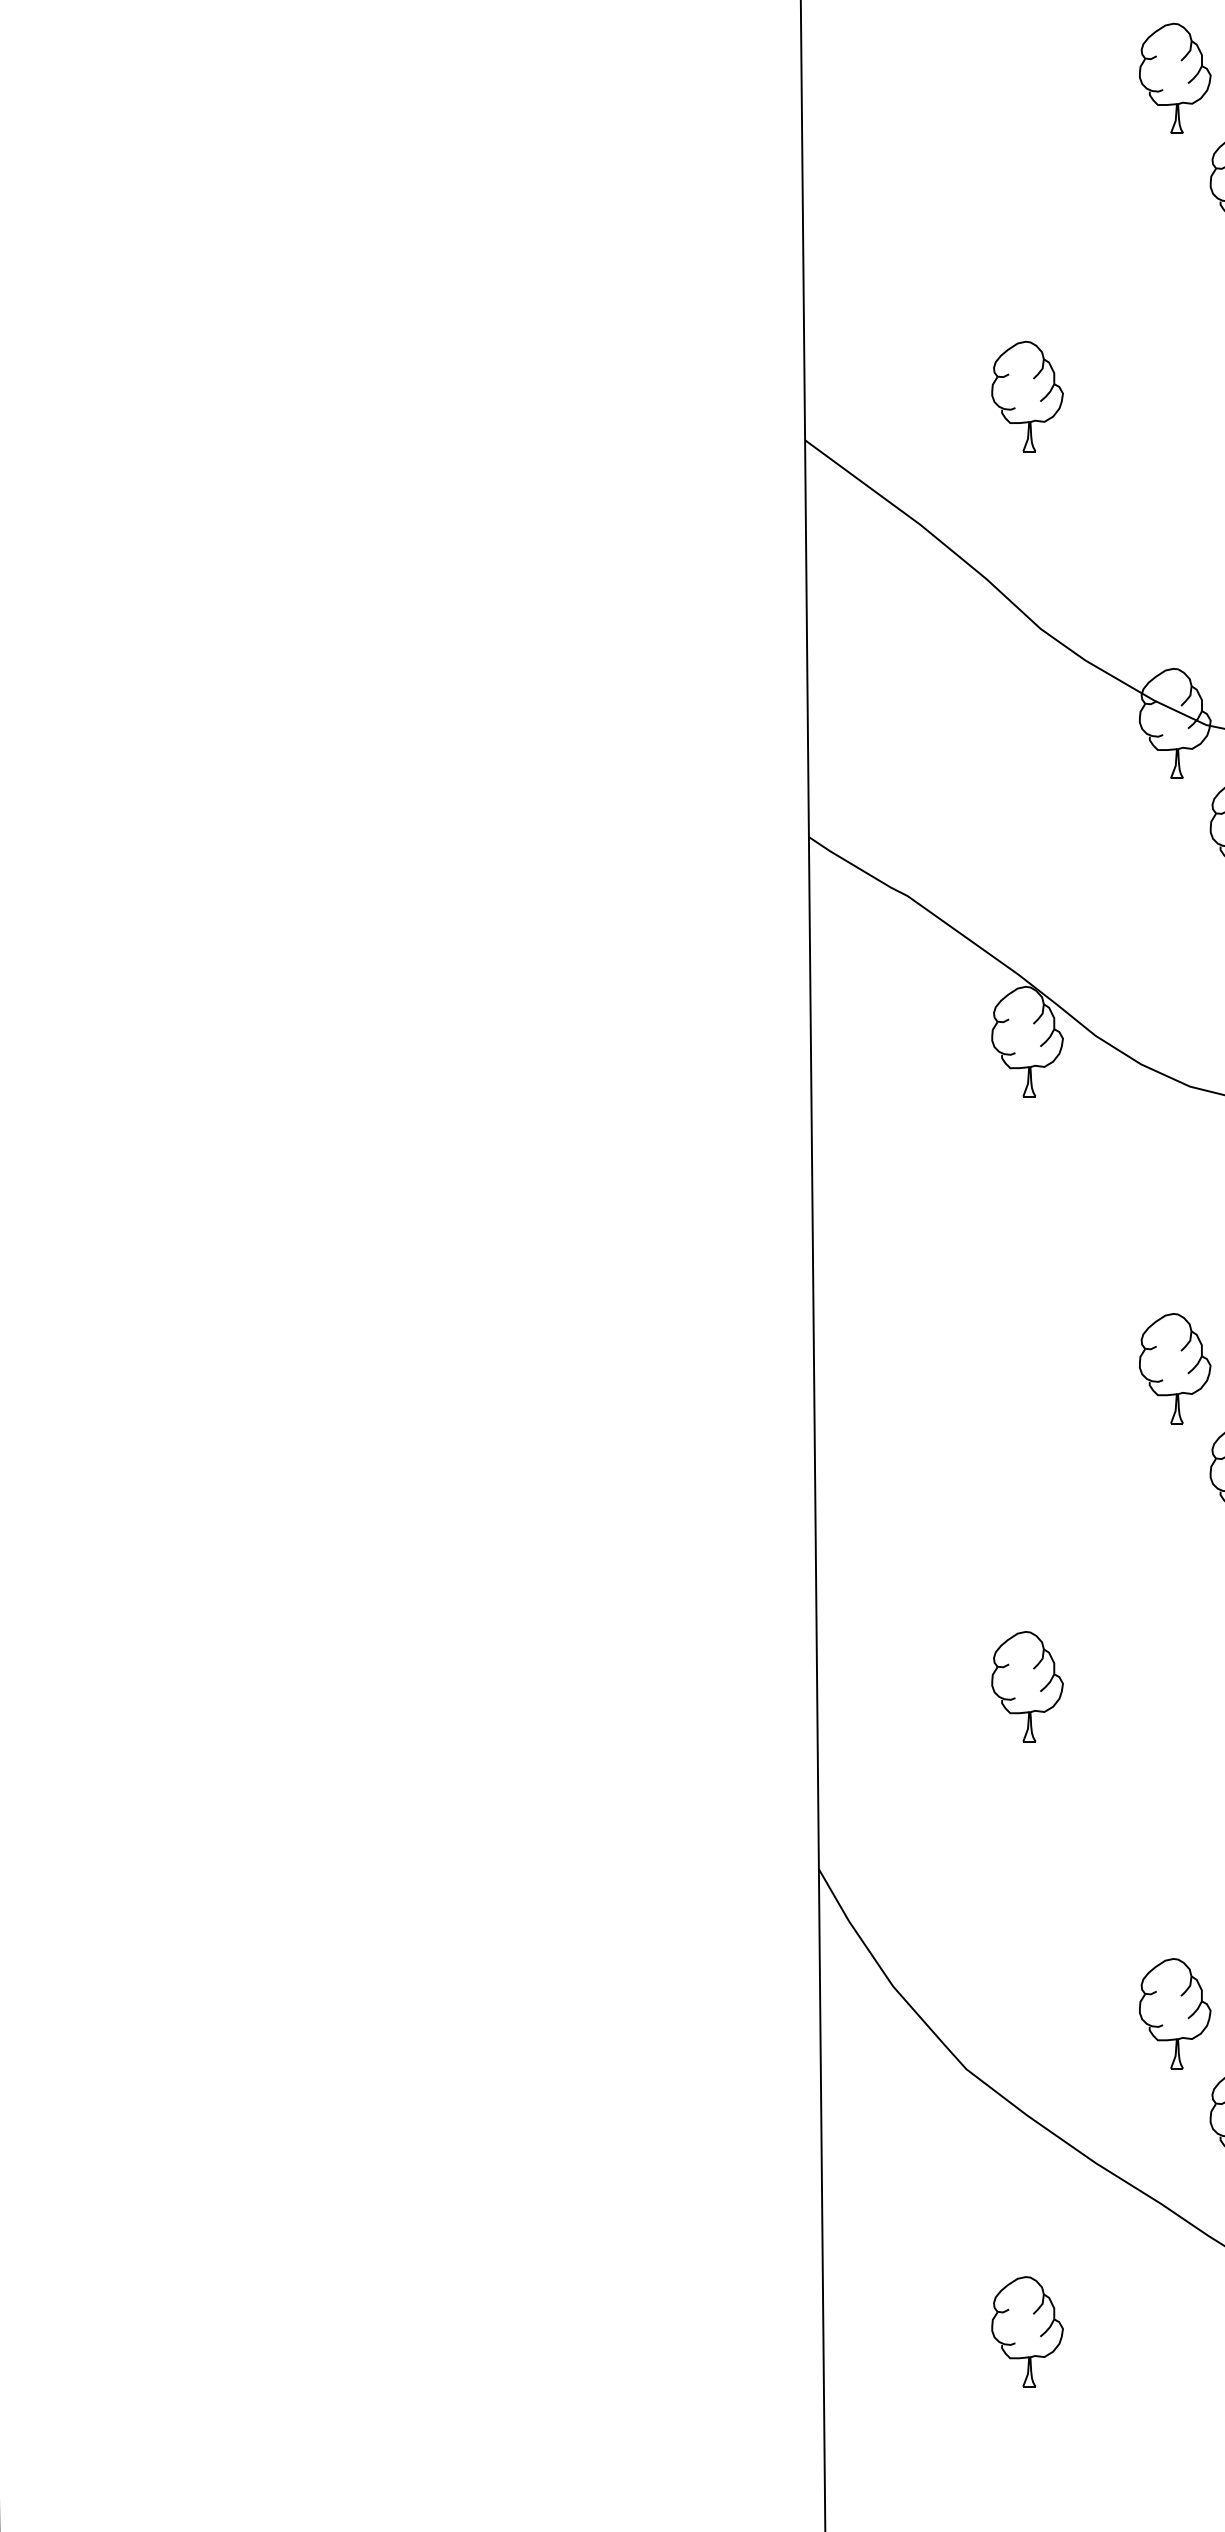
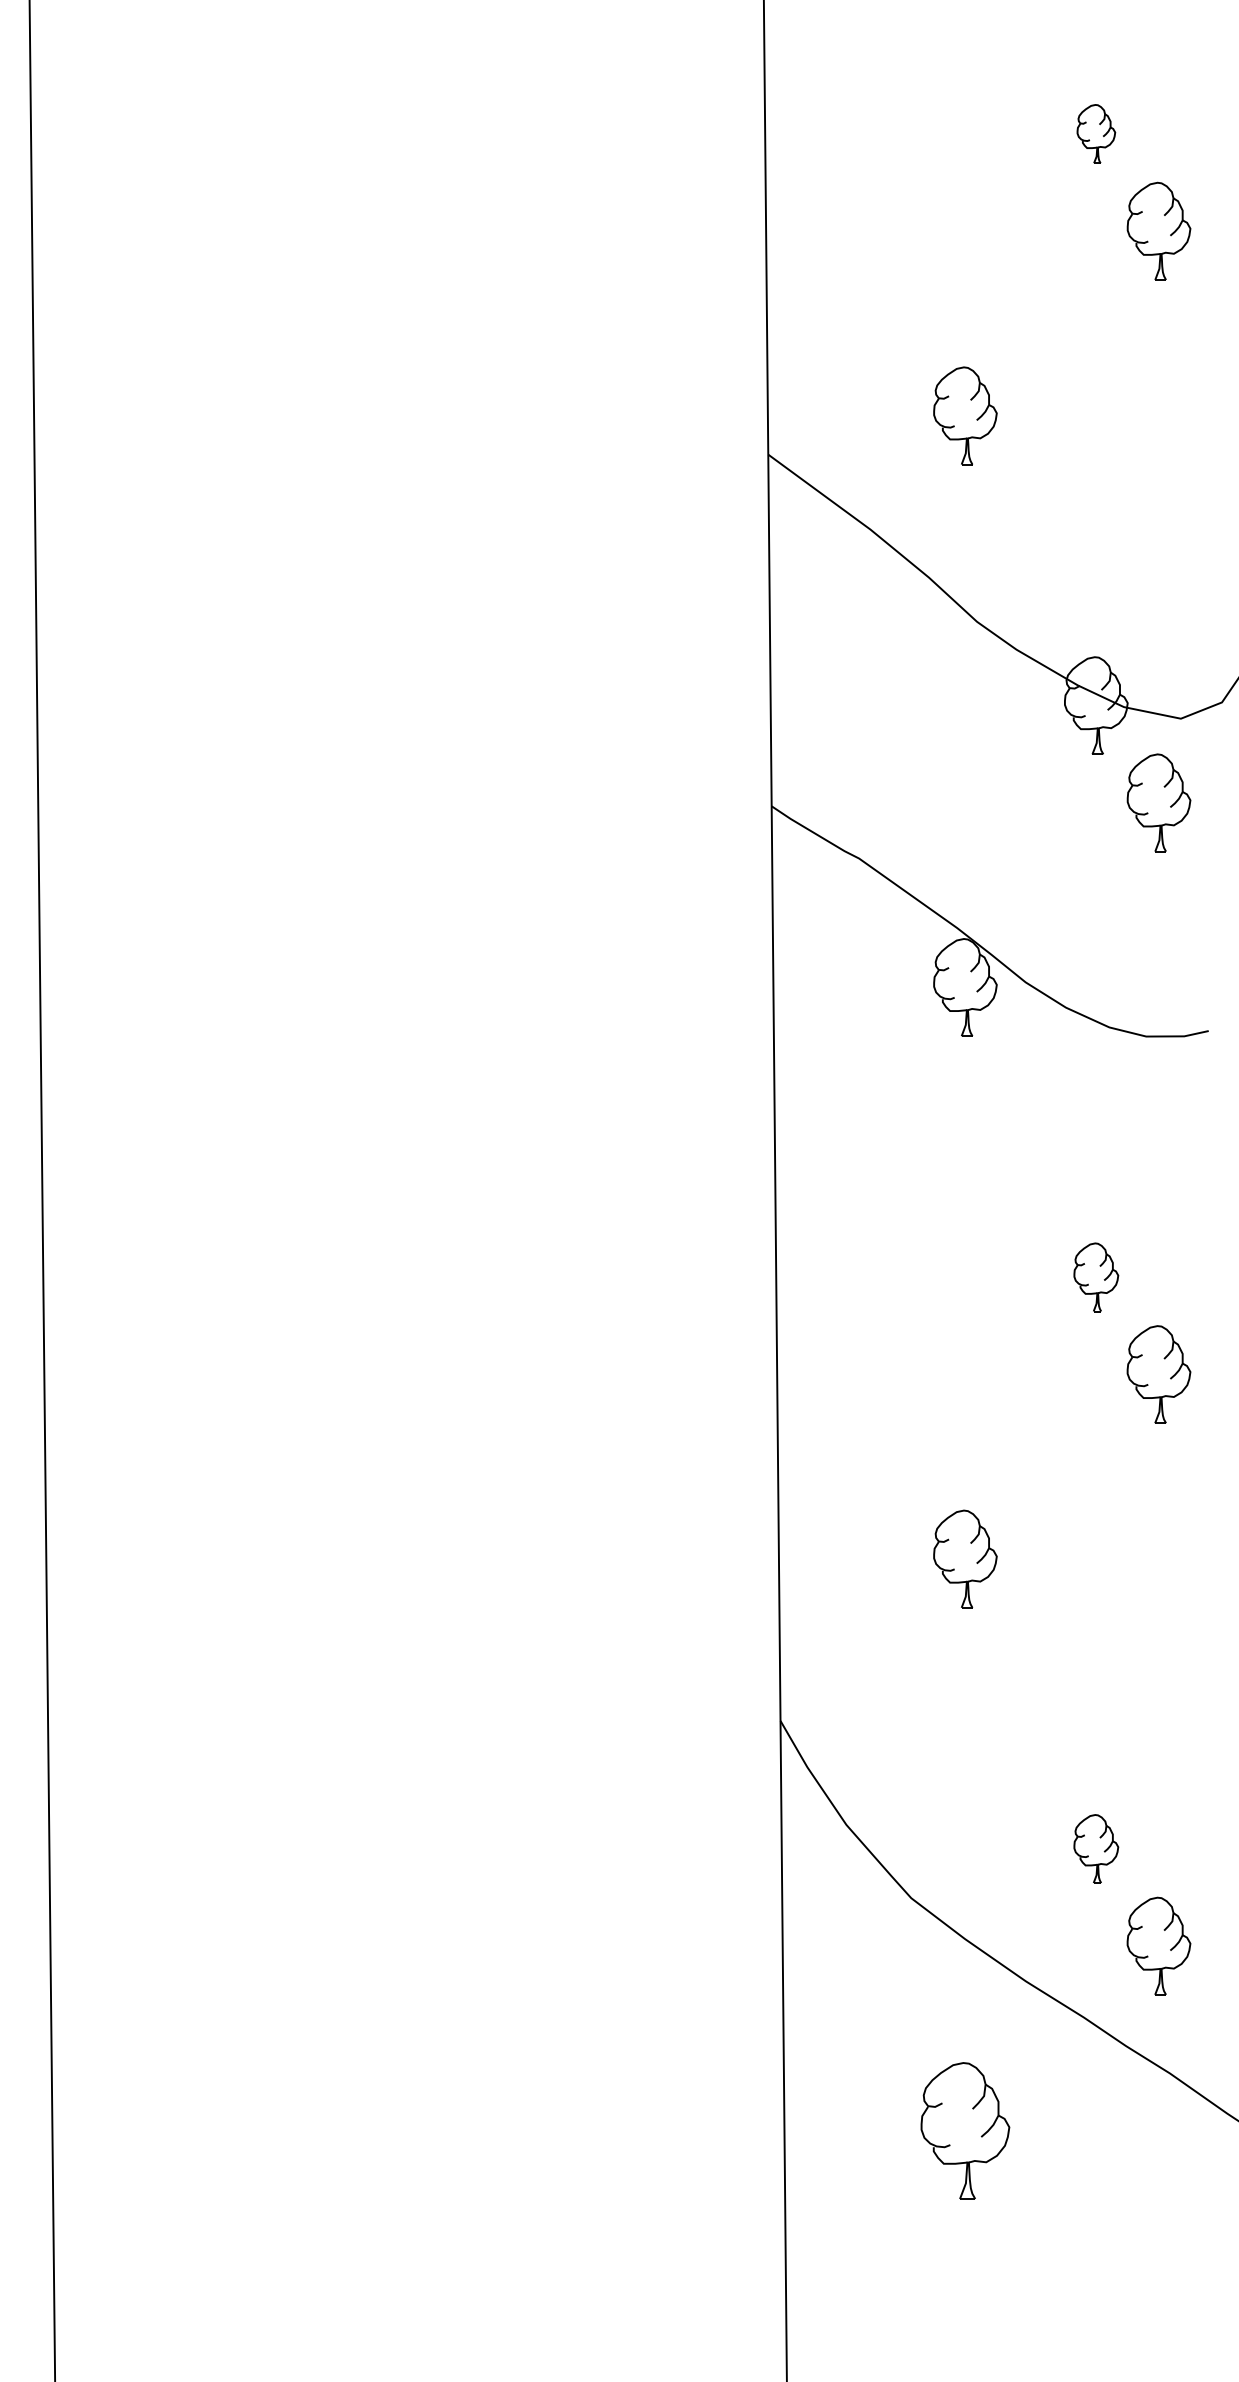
part: (1175, 77) -> (1096, 133), size x0.6
part: (1175, 1368) -> (1096, 1277), size x0.7
part: (1175, 2013) -> (1096, 1848), size x0.7
part: (1027, 2331) -> (965, 2130), size x1.4

